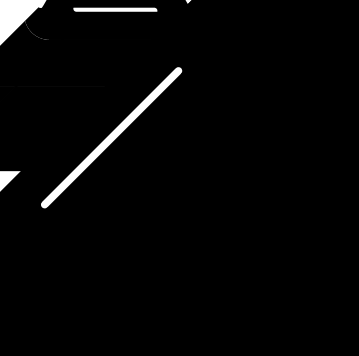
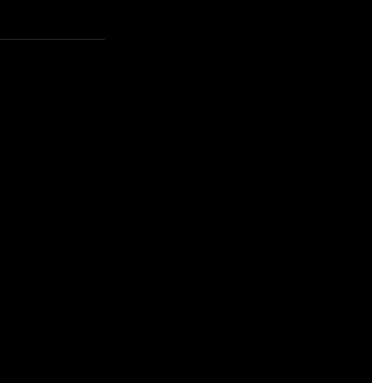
fill: (111, 137) -> (111, 104), added

